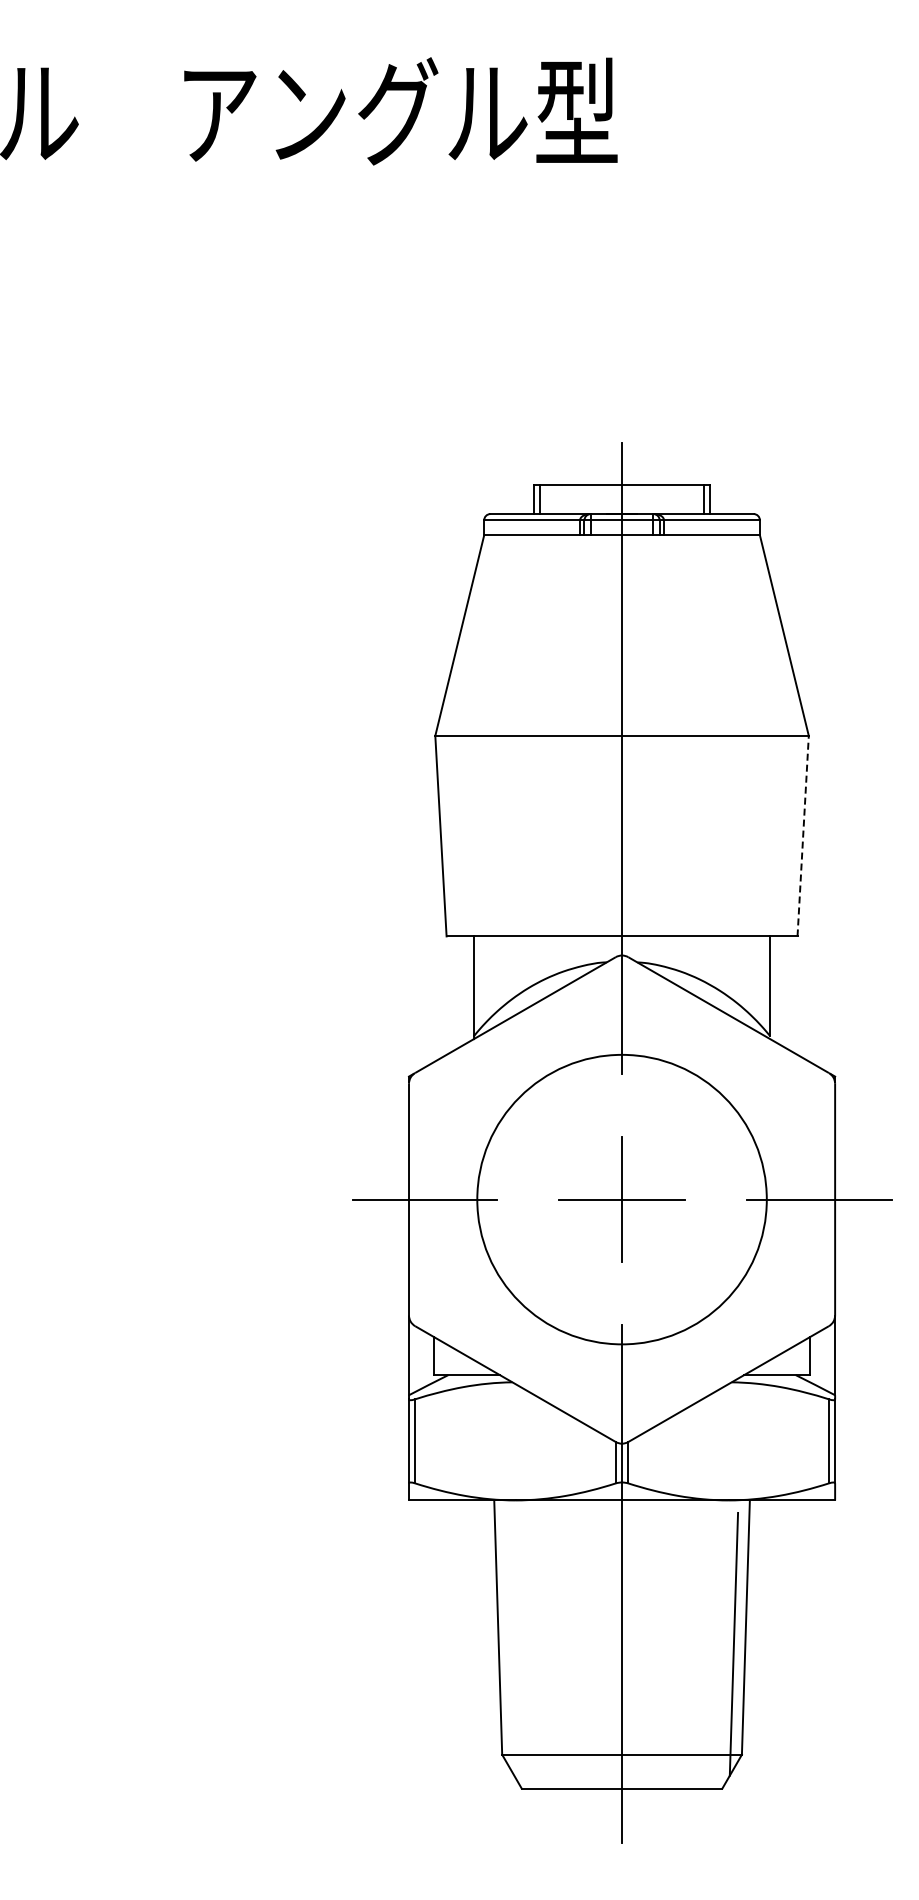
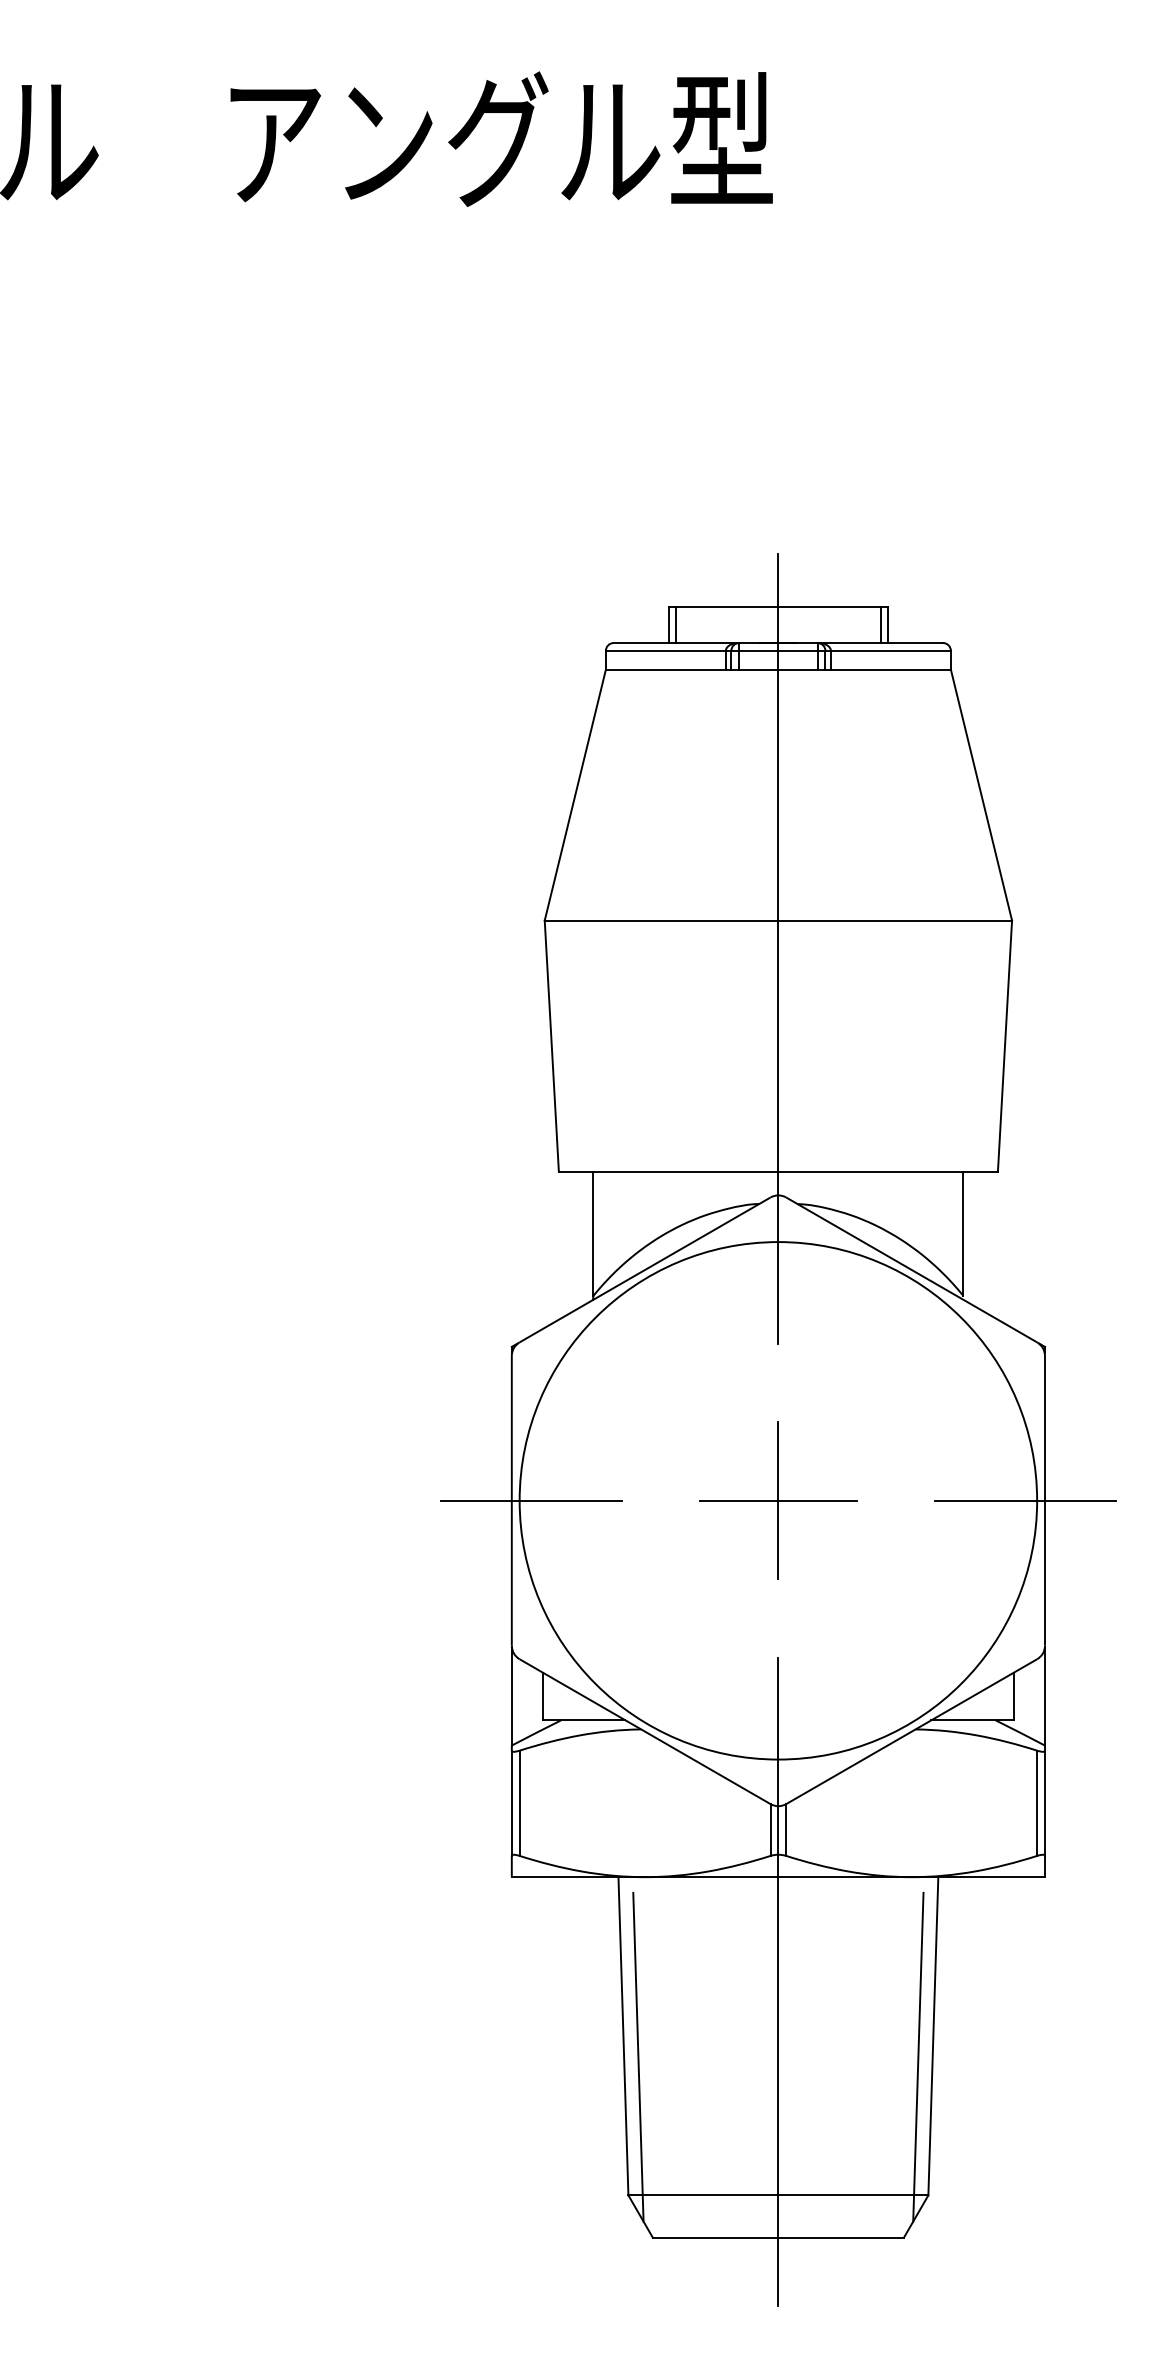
line: (803, 835) -> (1005, 1045), dashed -> solid
circle: (621, 1199) -> (777, 1500), size x1.43
line: (510, 1643) -> (638, 2056), added

